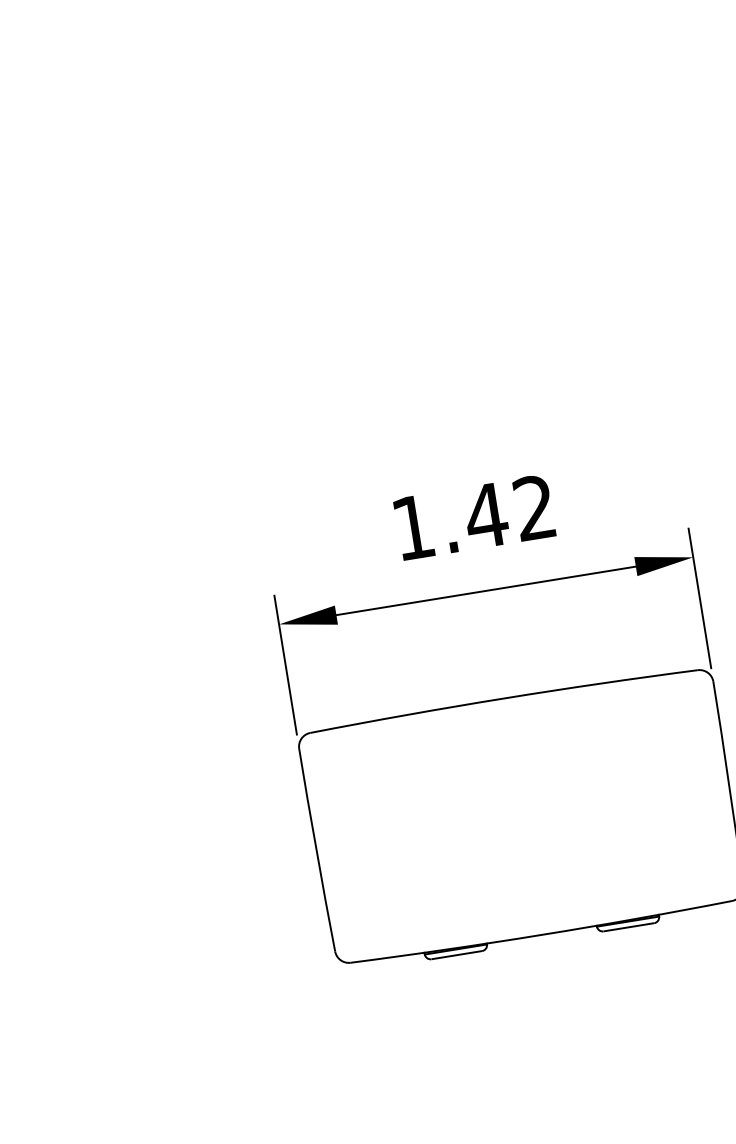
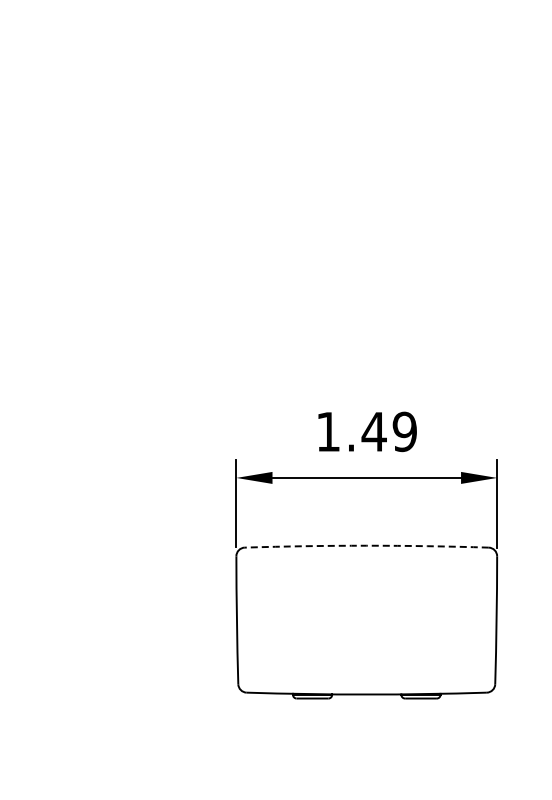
text: (534, 507) -> (404, 431), 1.42 -> 1.49
arc: (503, 698) -> (366, 545), solid -> dashed

